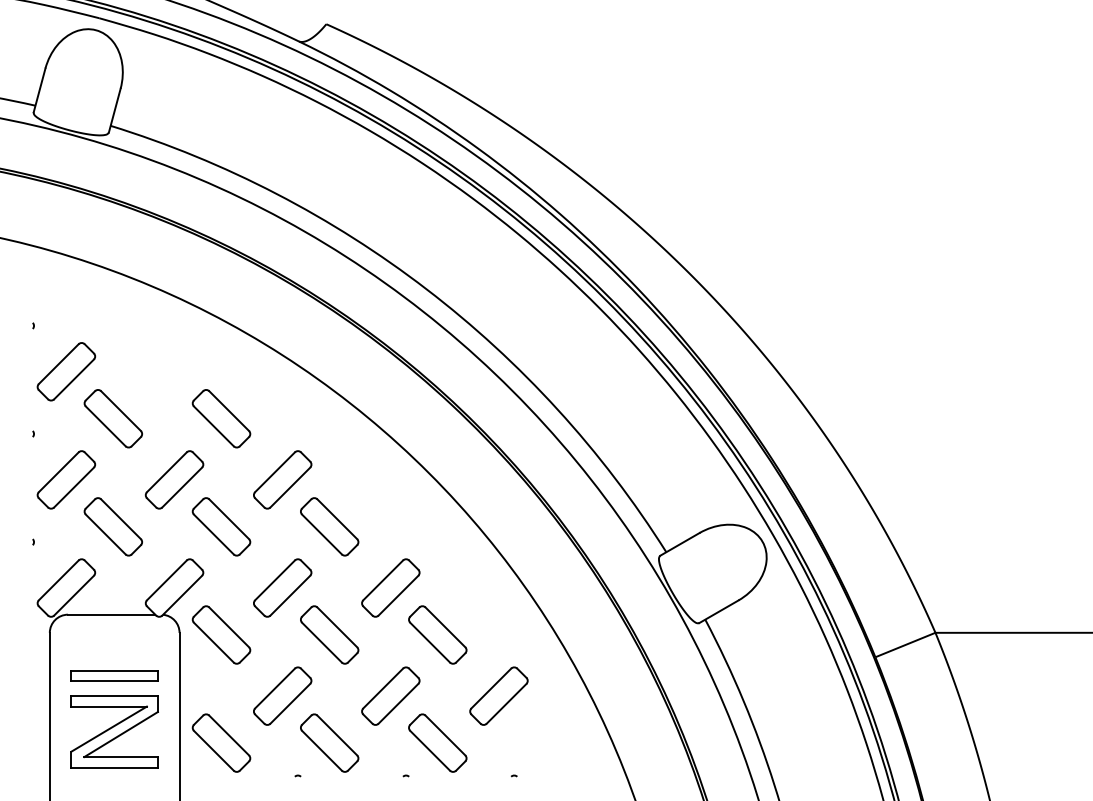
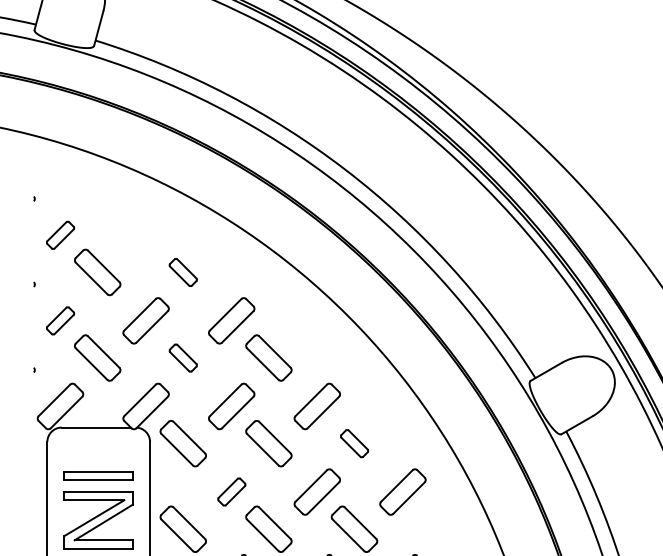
part: (66, 371) -> (60, 235), size x0.6
part: (221, 418) -> (183, 272), size x0.6
part: (66, 479) -> (60, 320), size x0.6
part: (221, 526) -> (183, 357), size x0.6
part: (437, 634) -> (354, 443), size x0.6
part: (282, 695) -> (231, 491), size x0.6

